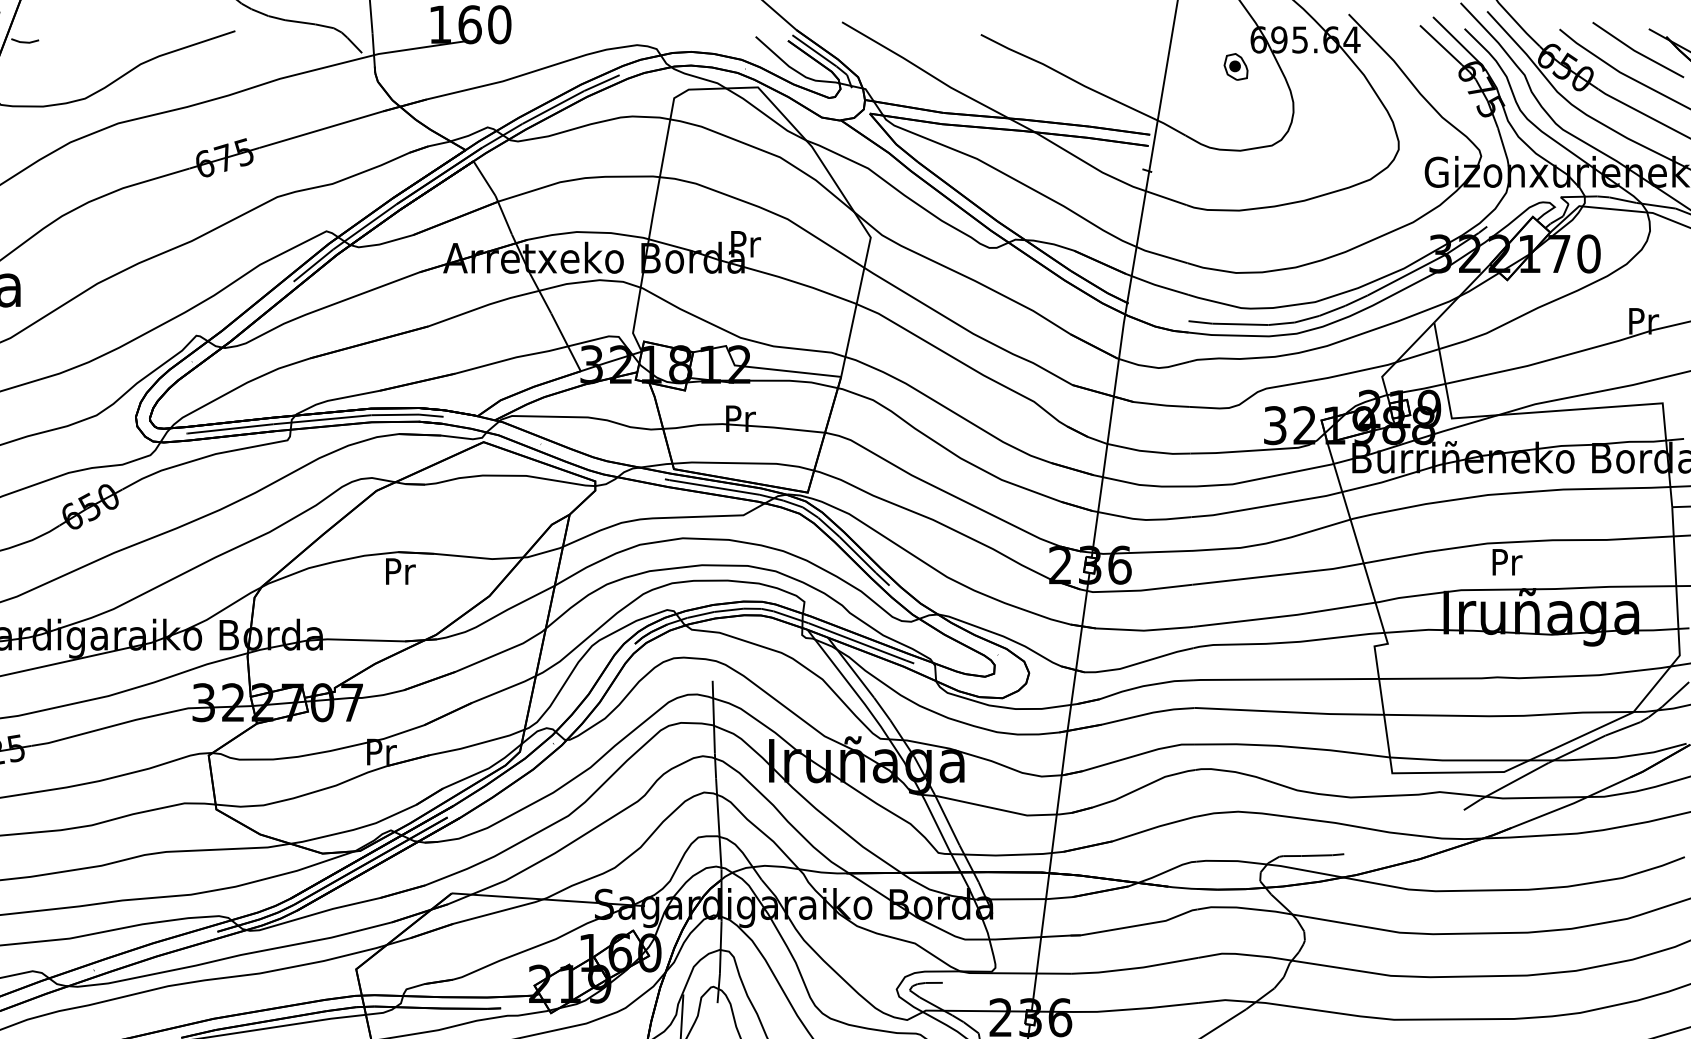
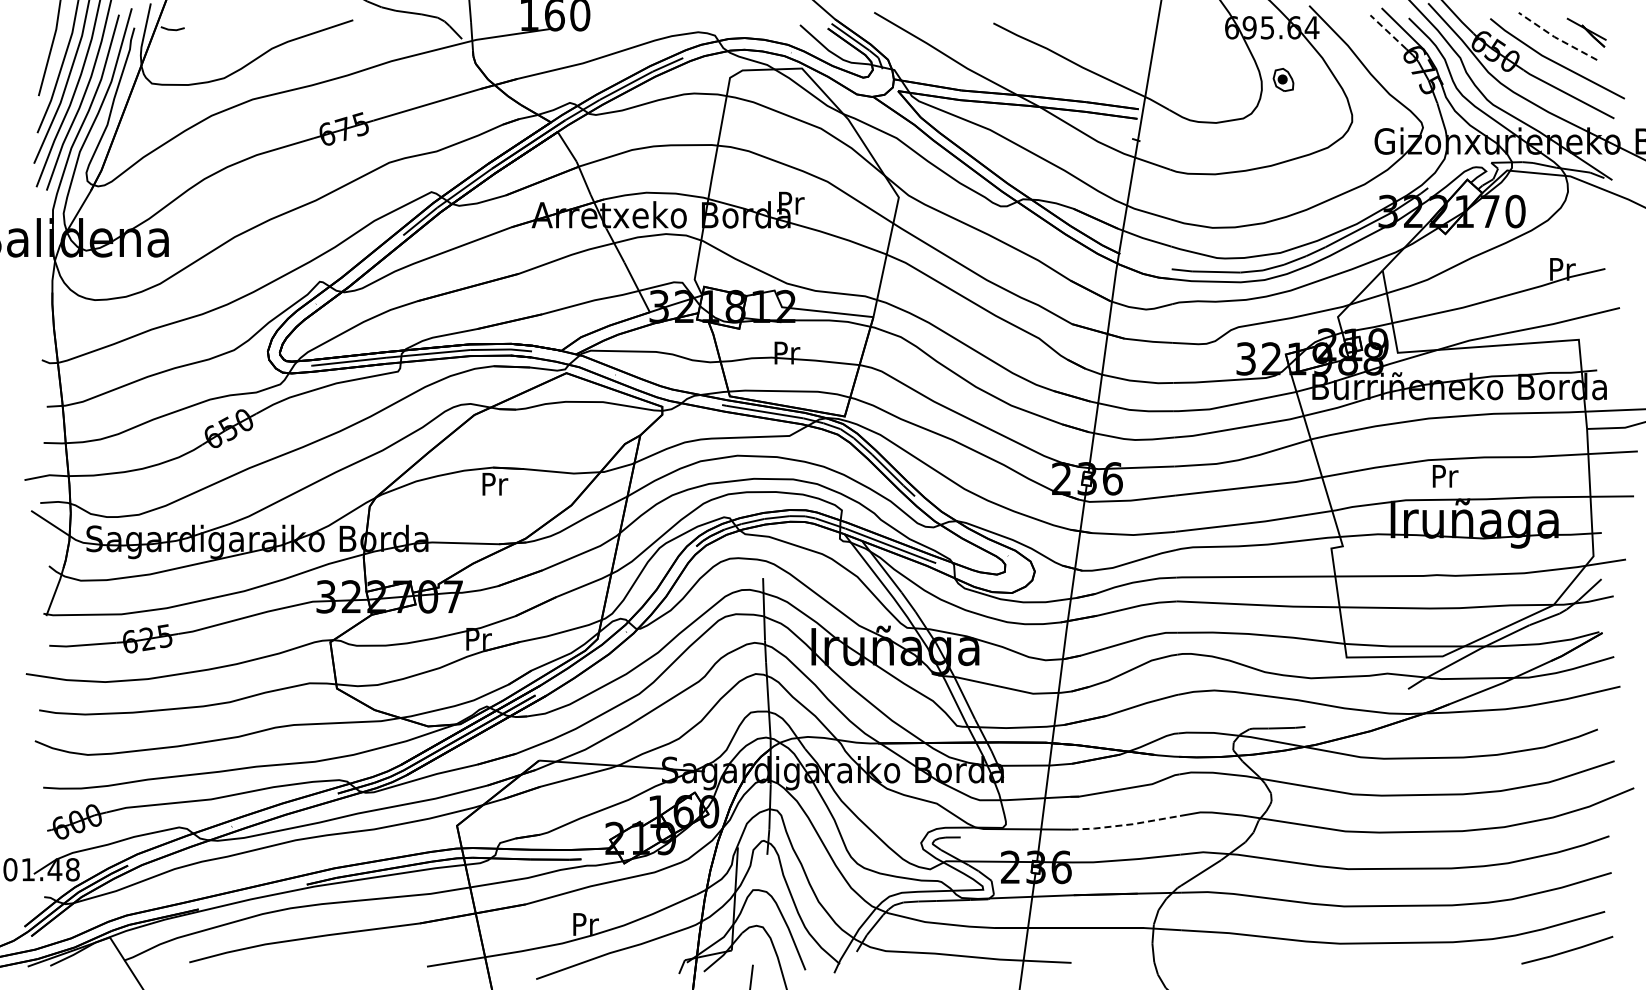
line: (1441, 45) -> (1388, 32), solid -> dashed
line: (1636, 51) -> (1556, 37), solid -> dashed
part: (1236, 66) -> (1283, 79), moved
line: (1135, 968) -> (1126, 825), solid -> dashed

